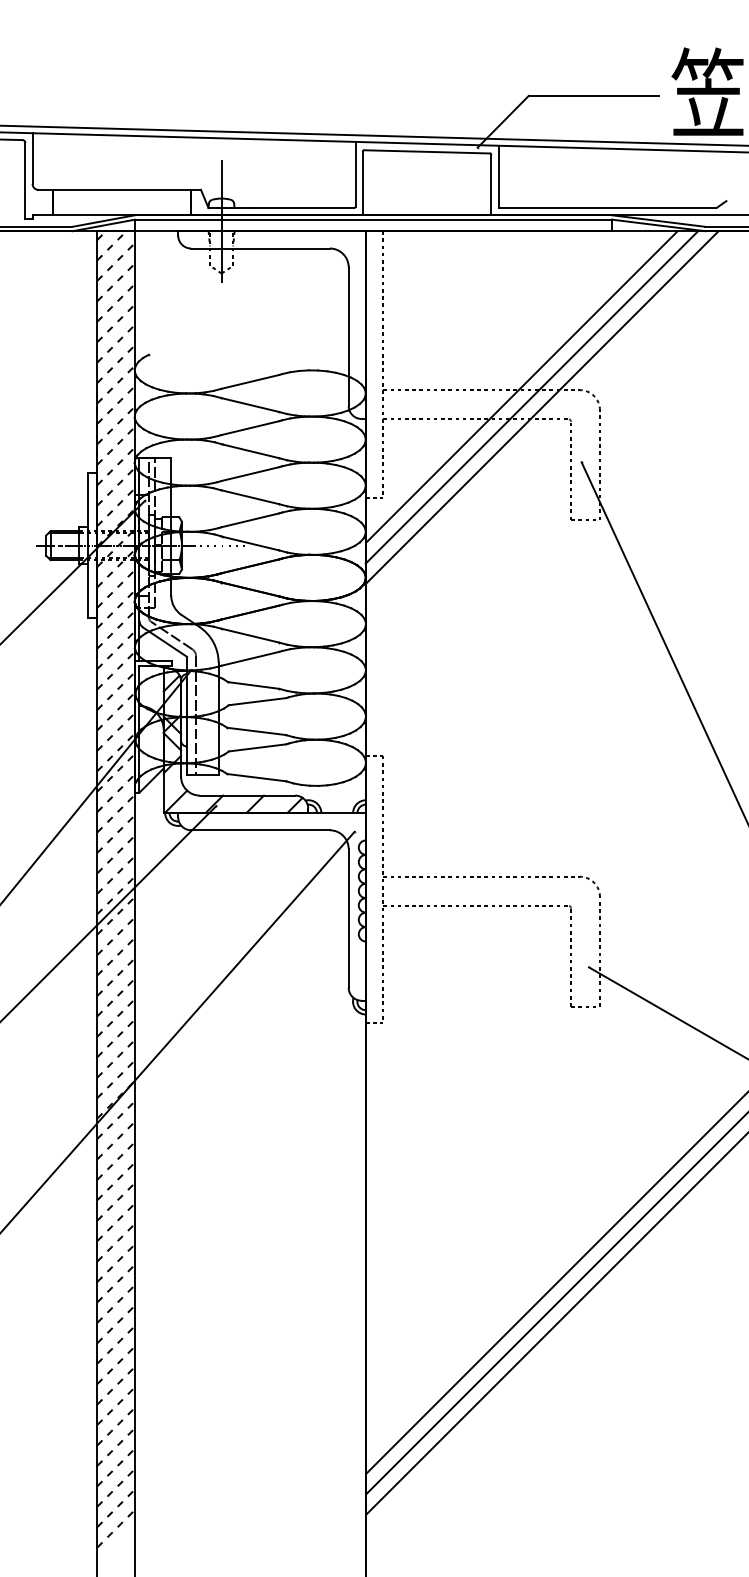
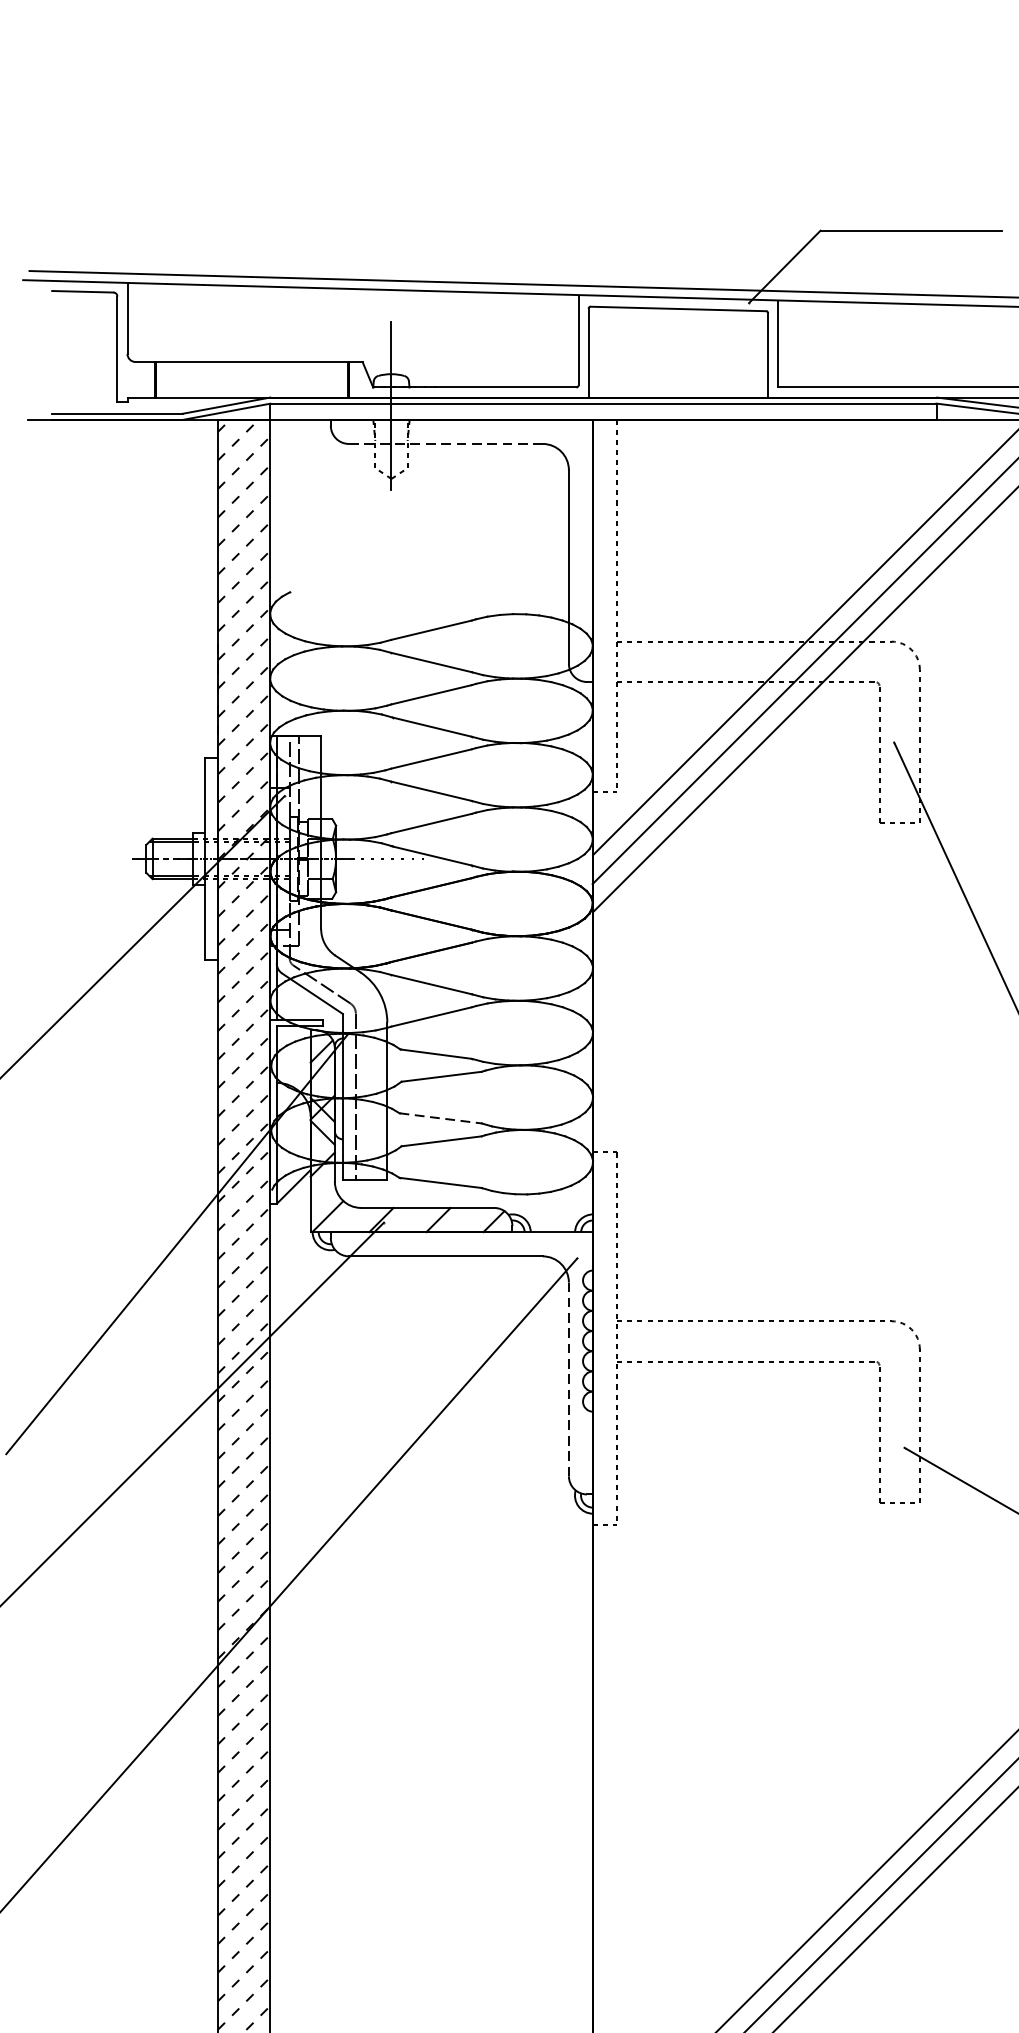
line: (261, 248) -> (447, 443), solid -> dashed
line: (256, 731) -> (440, 1118), solid -> dashed
line: (348, 917) -> (568, 1378), solid -> dashed

